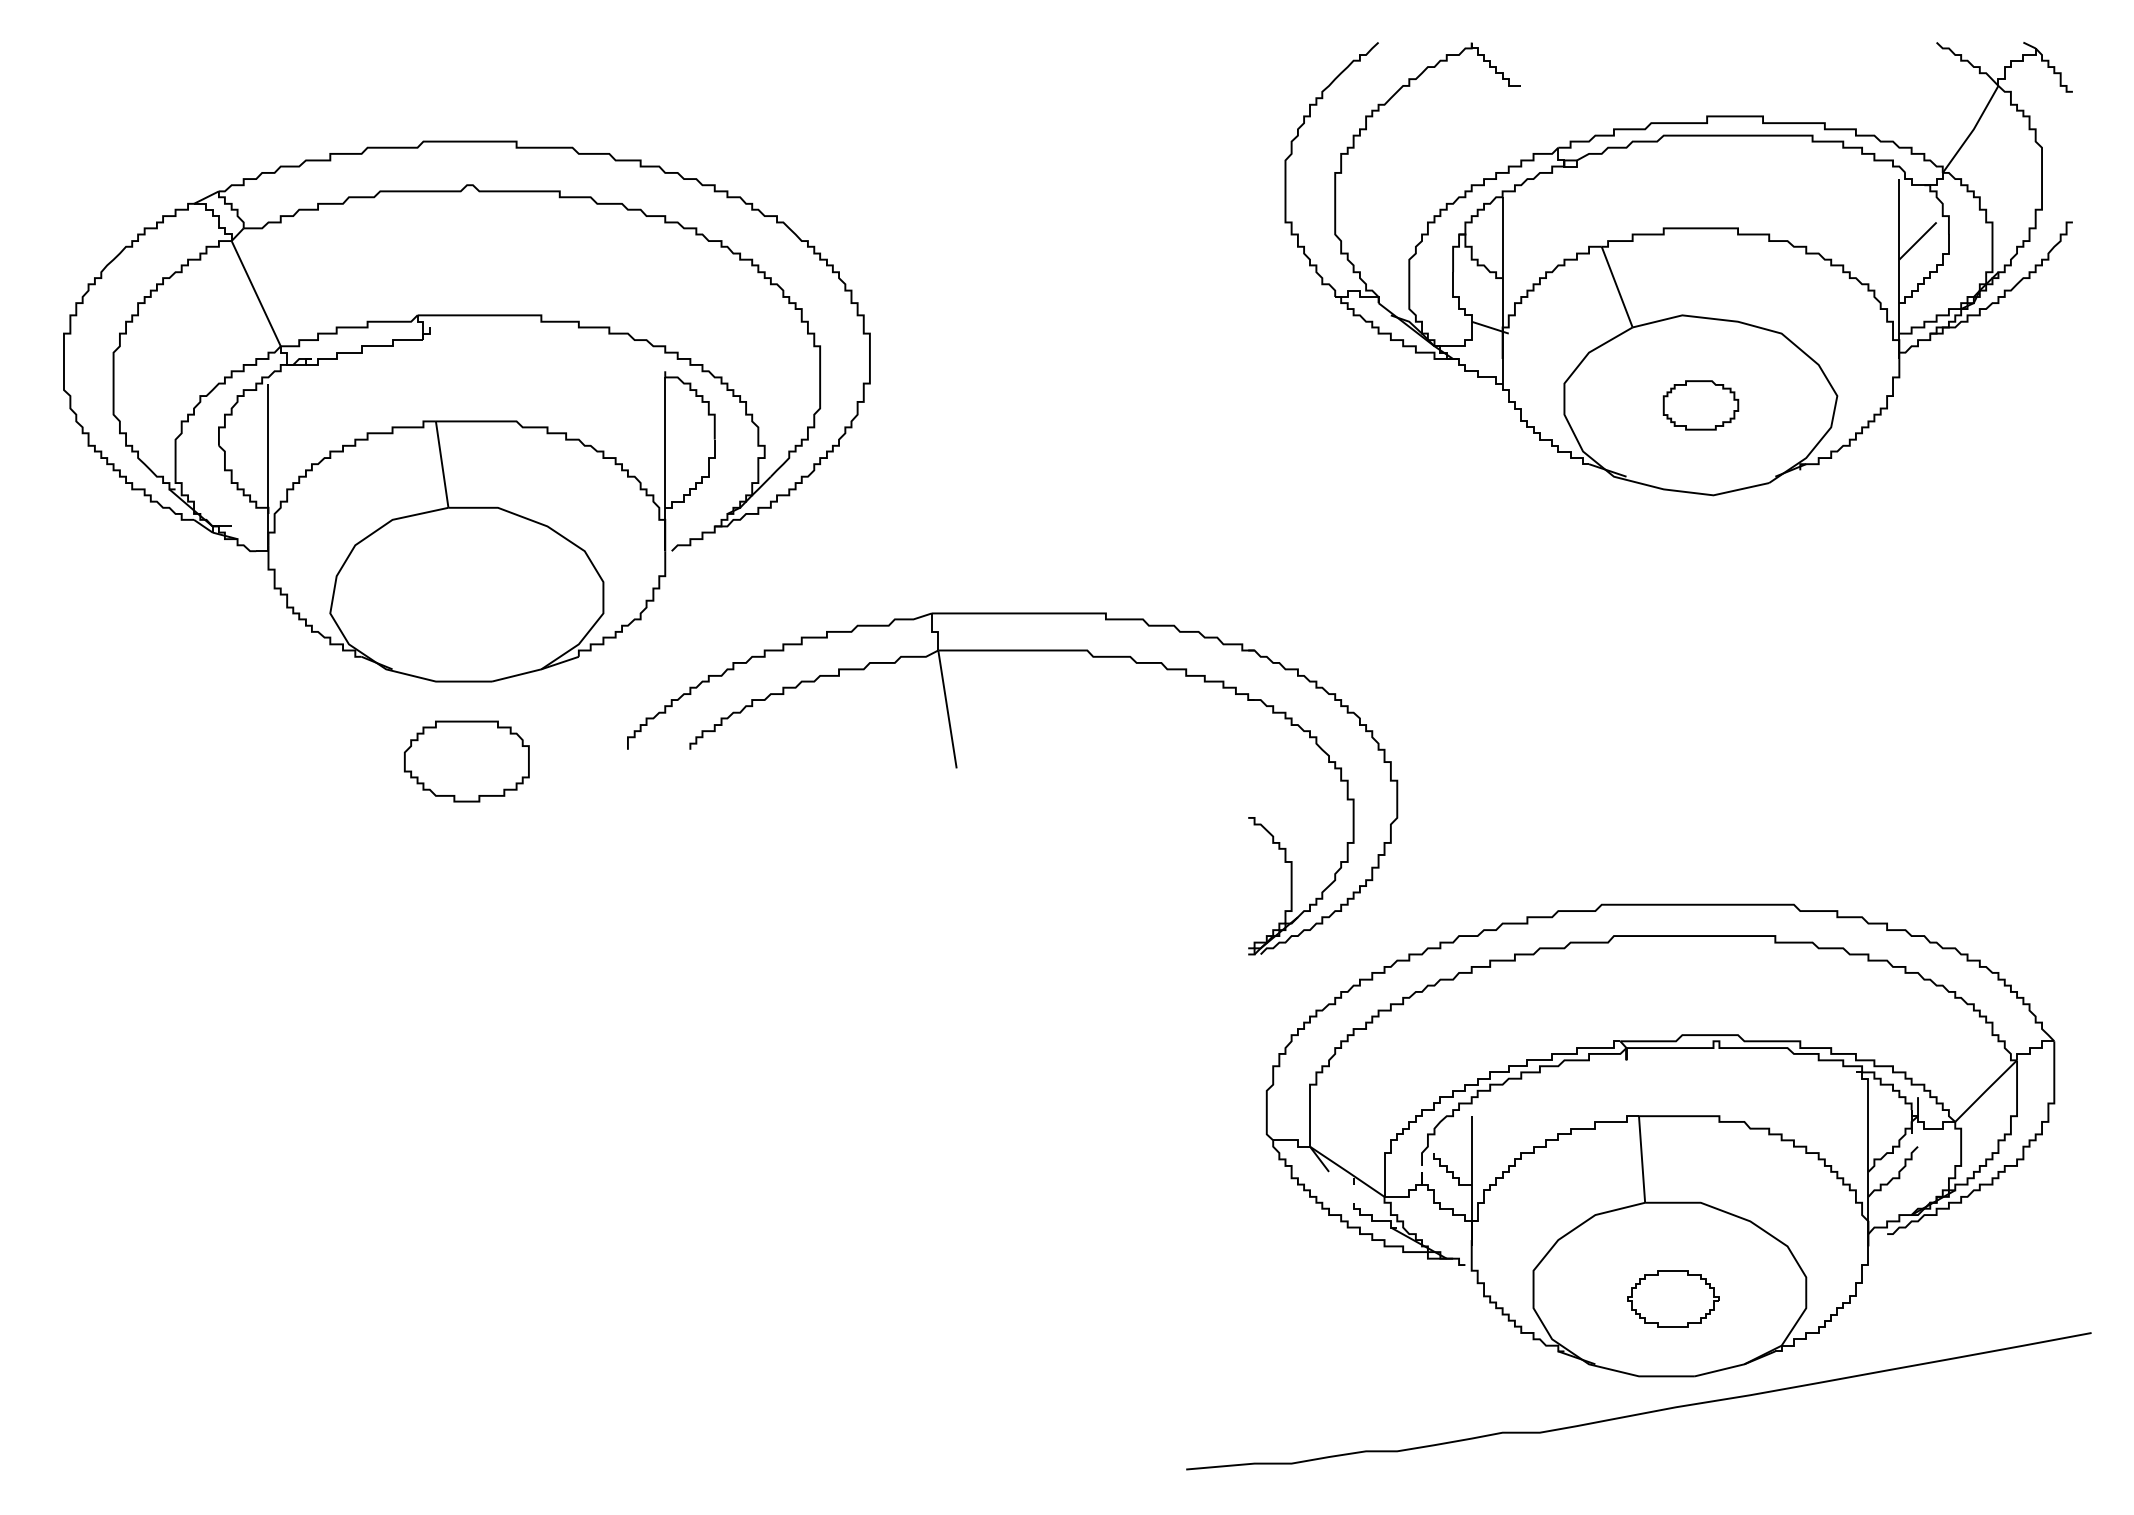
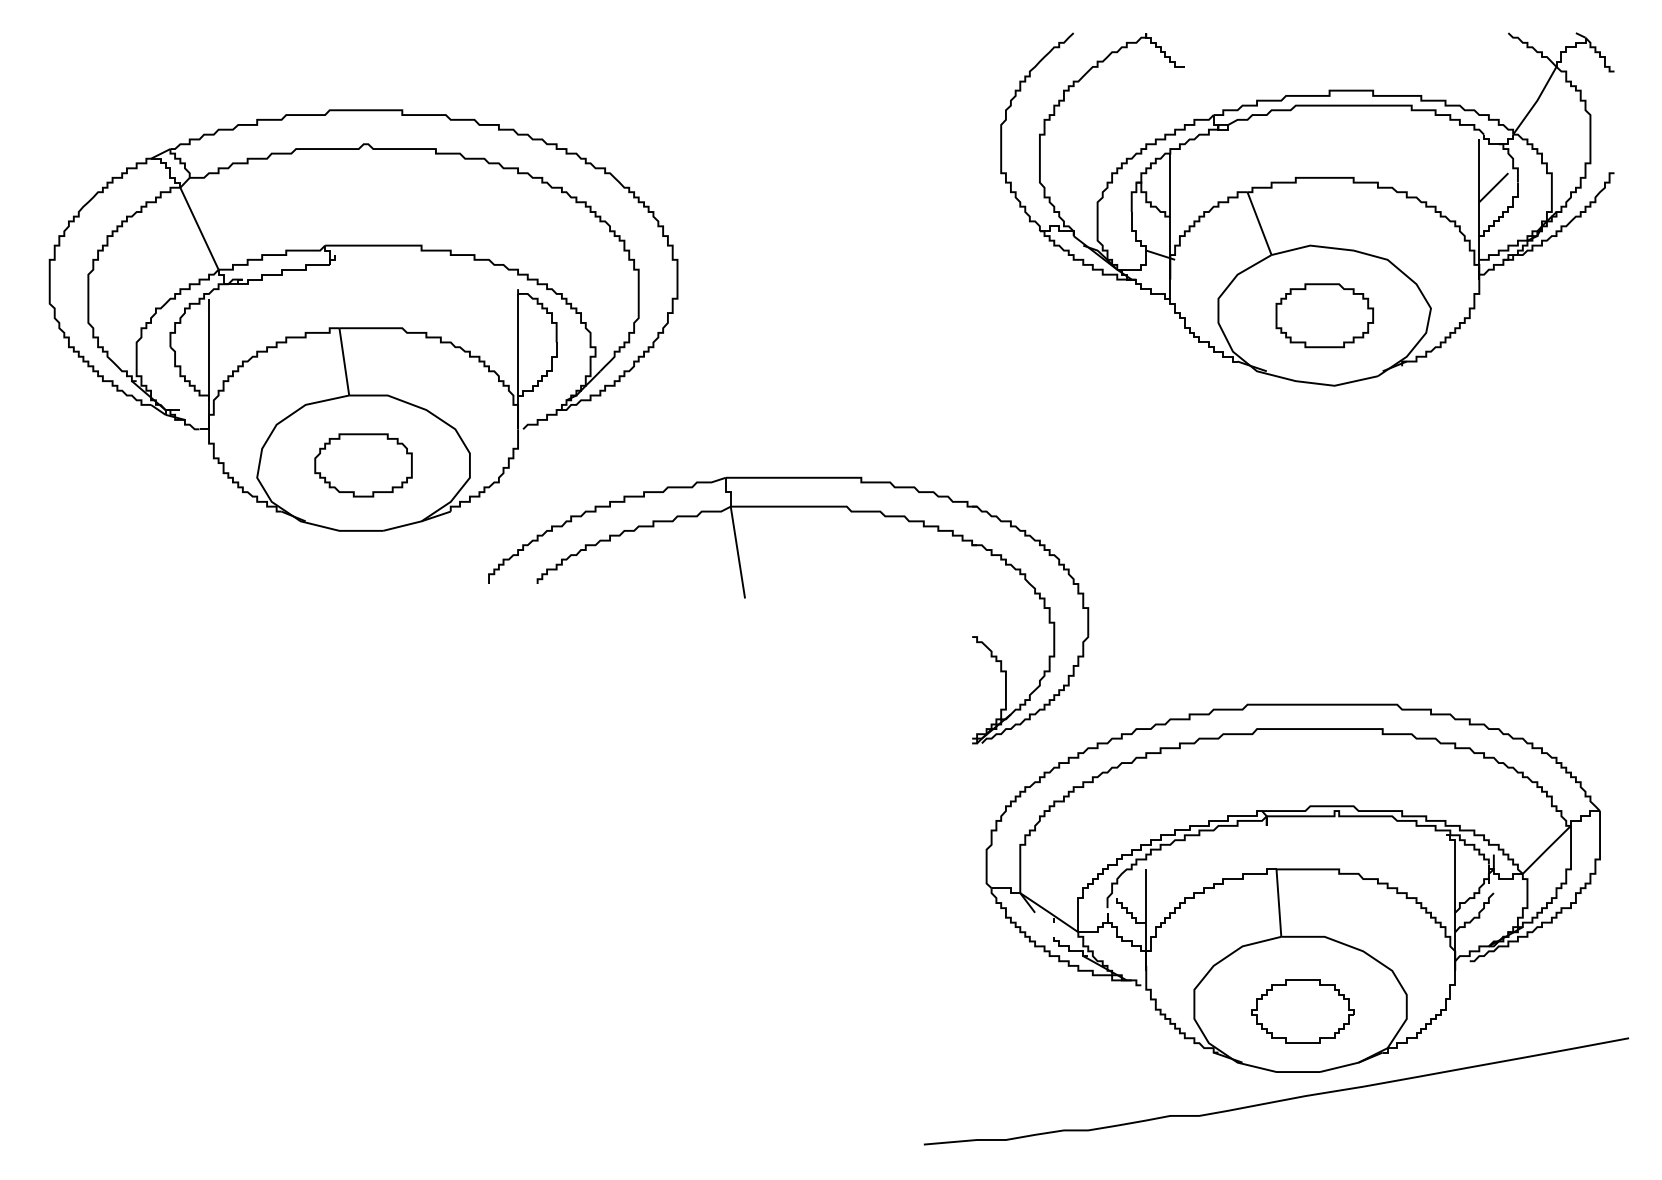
part: (1700, 405) -> (1324, 315), size x1.67
part: (466, 761) -> (363, 465), moved
part: (1672, 1298) -> (1302, 1011), size x1.43

